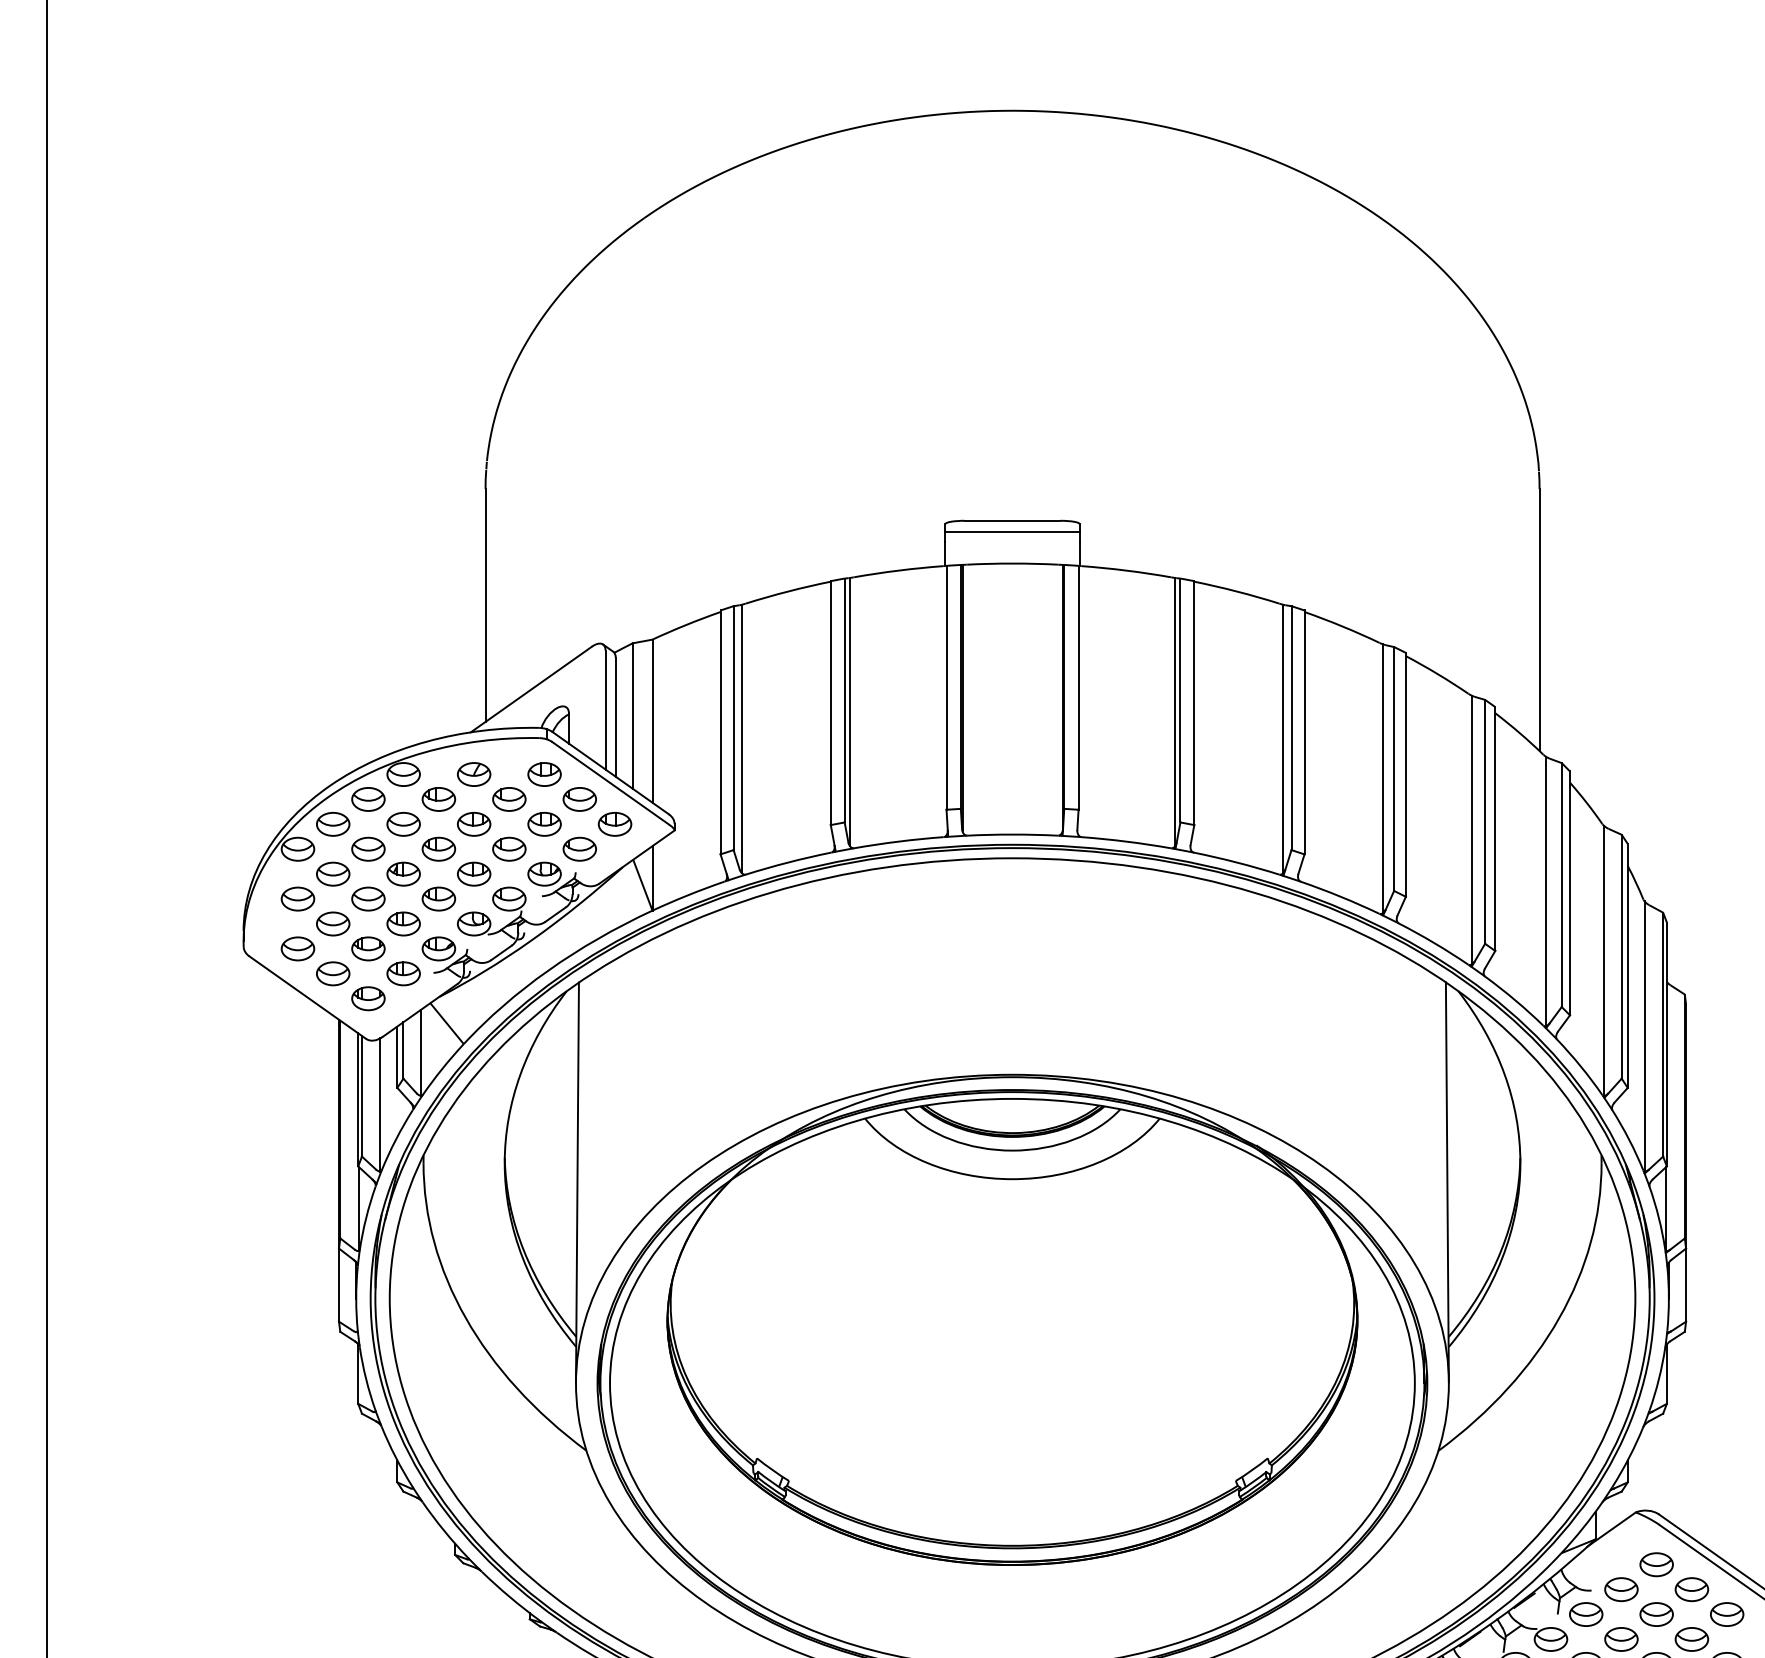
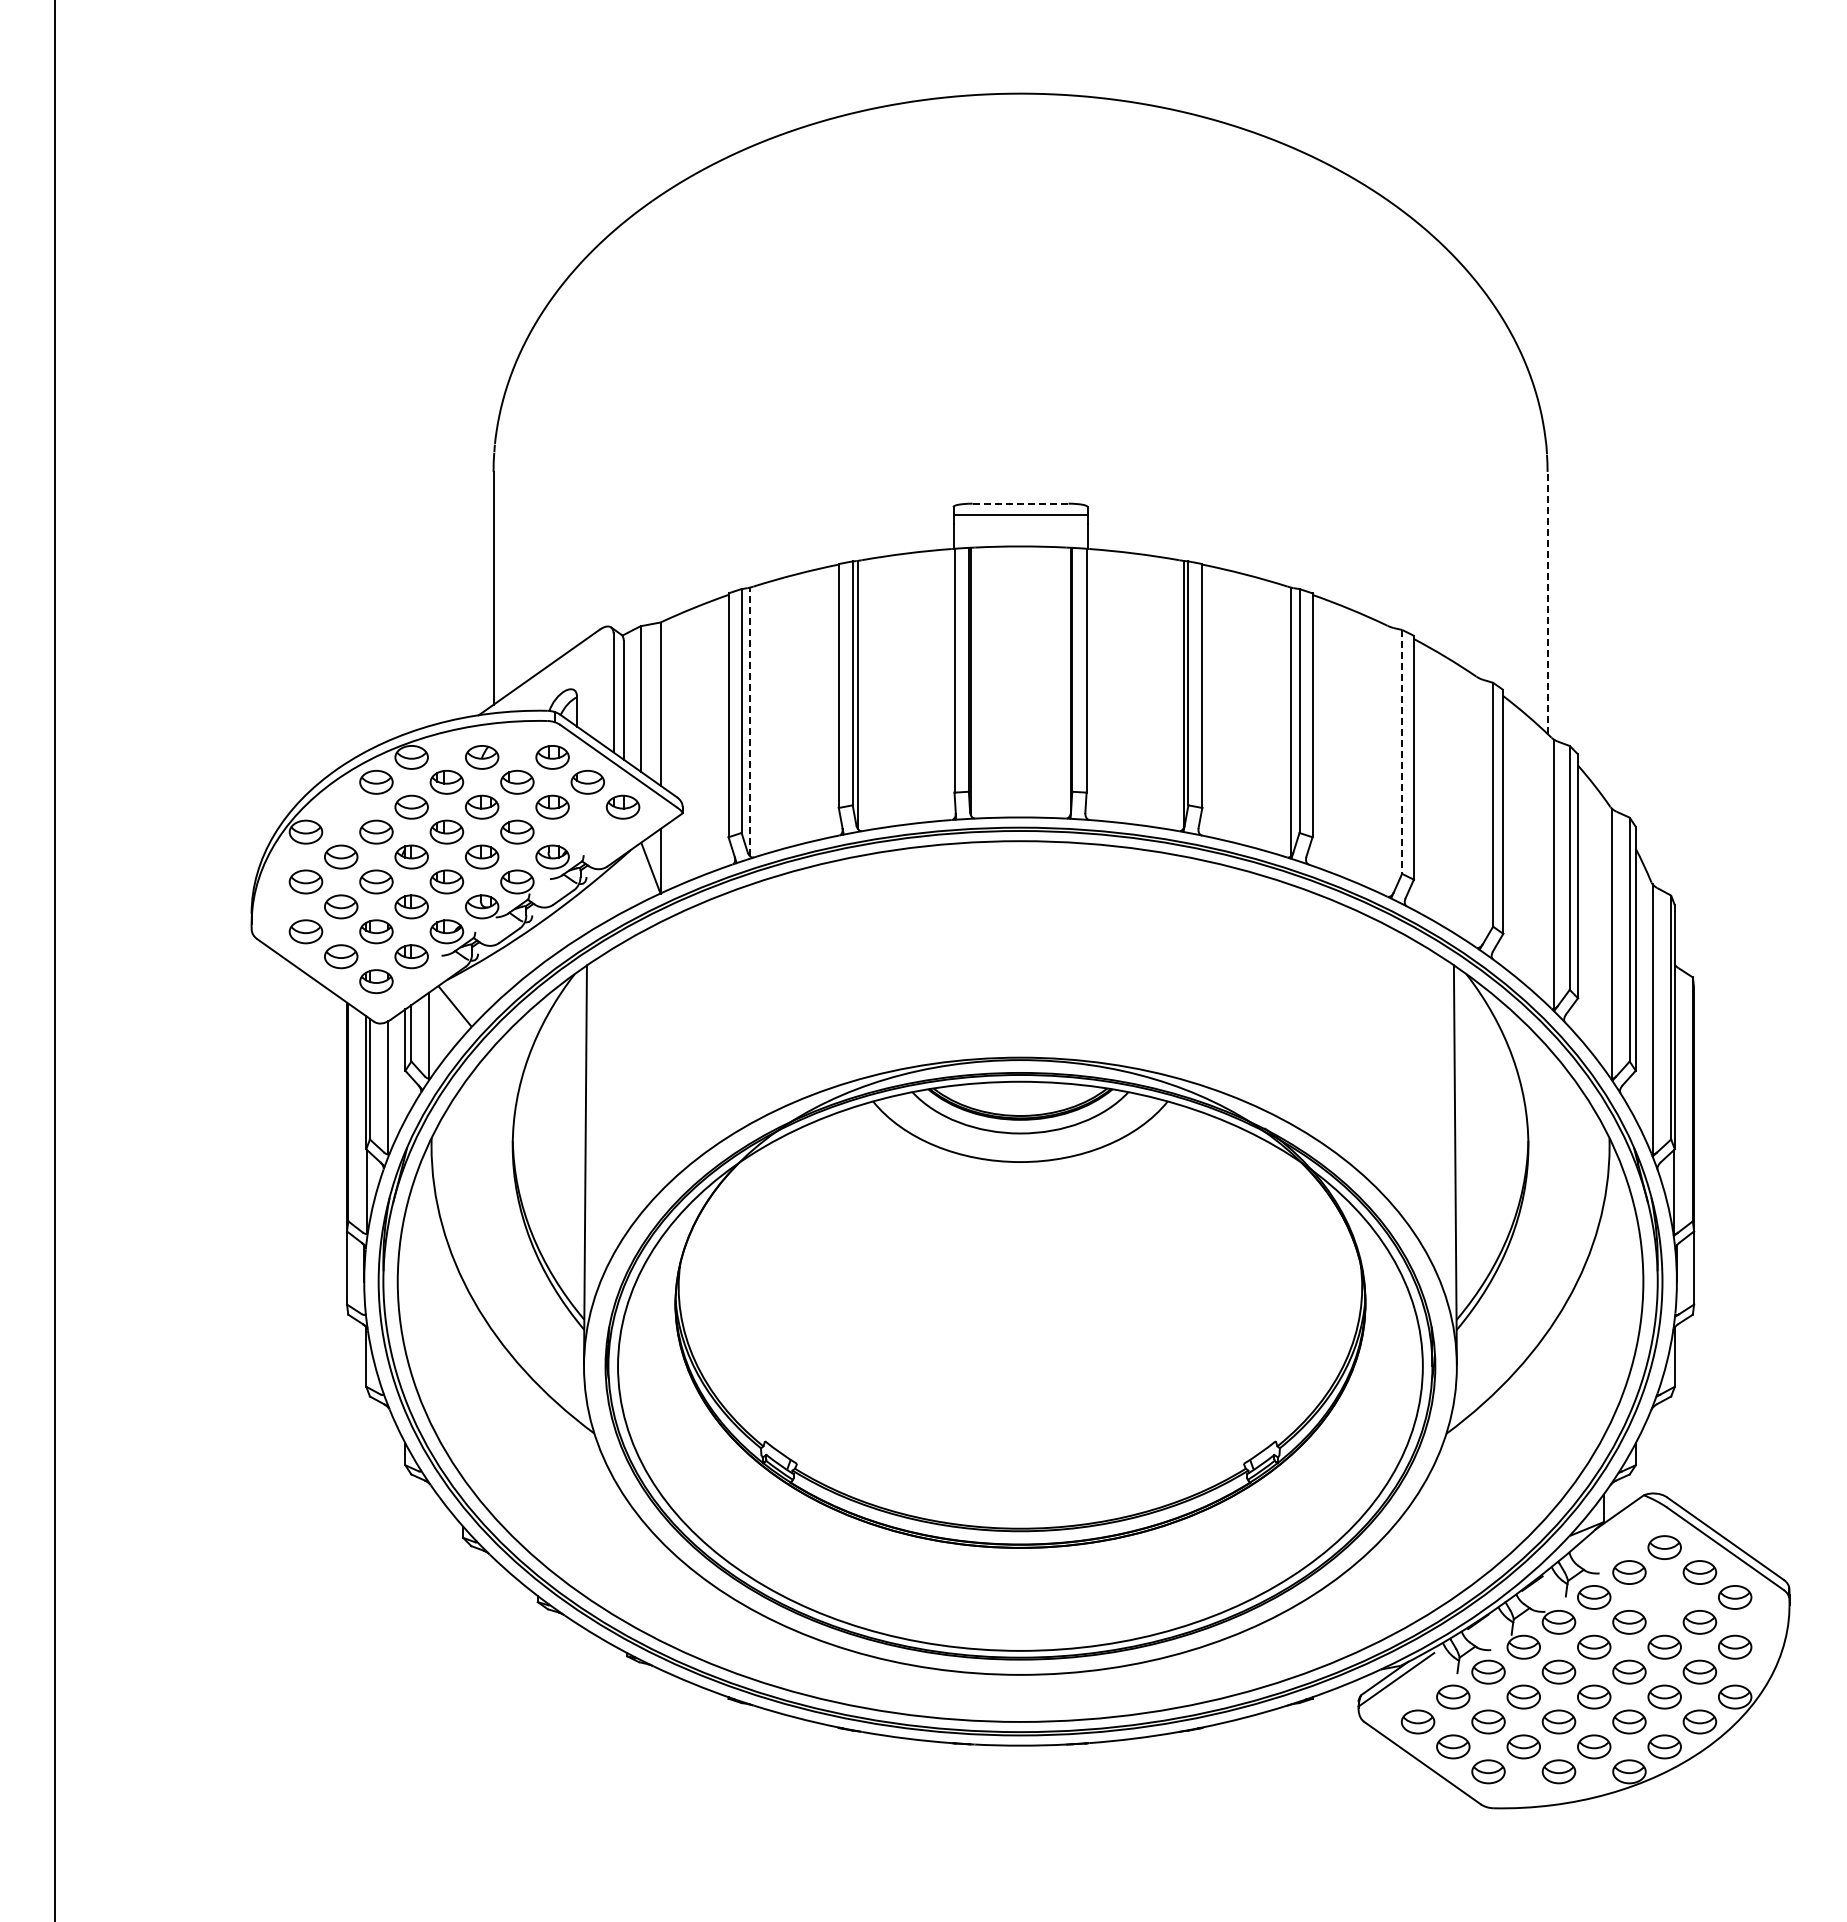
line: (1012, 520) -> (1020, 503), solid -> dashed
line: (1539, 619) -> (1547, 602), solid -> dashed
line: (741, 738) -> (749, 721), solid -> dashed
line: (1394, 768) -> (1402, 751), solid -> dashed
line: (1383, 778) -> (1391, 761), removed
part: (333, 823) -> (341, 806), removed
line: (1471, 829) -> (1479, 812), removed
part: (579, 848) -> (587, 831), removed
part: (1656, 1614) -> (1664, 1597), removed

